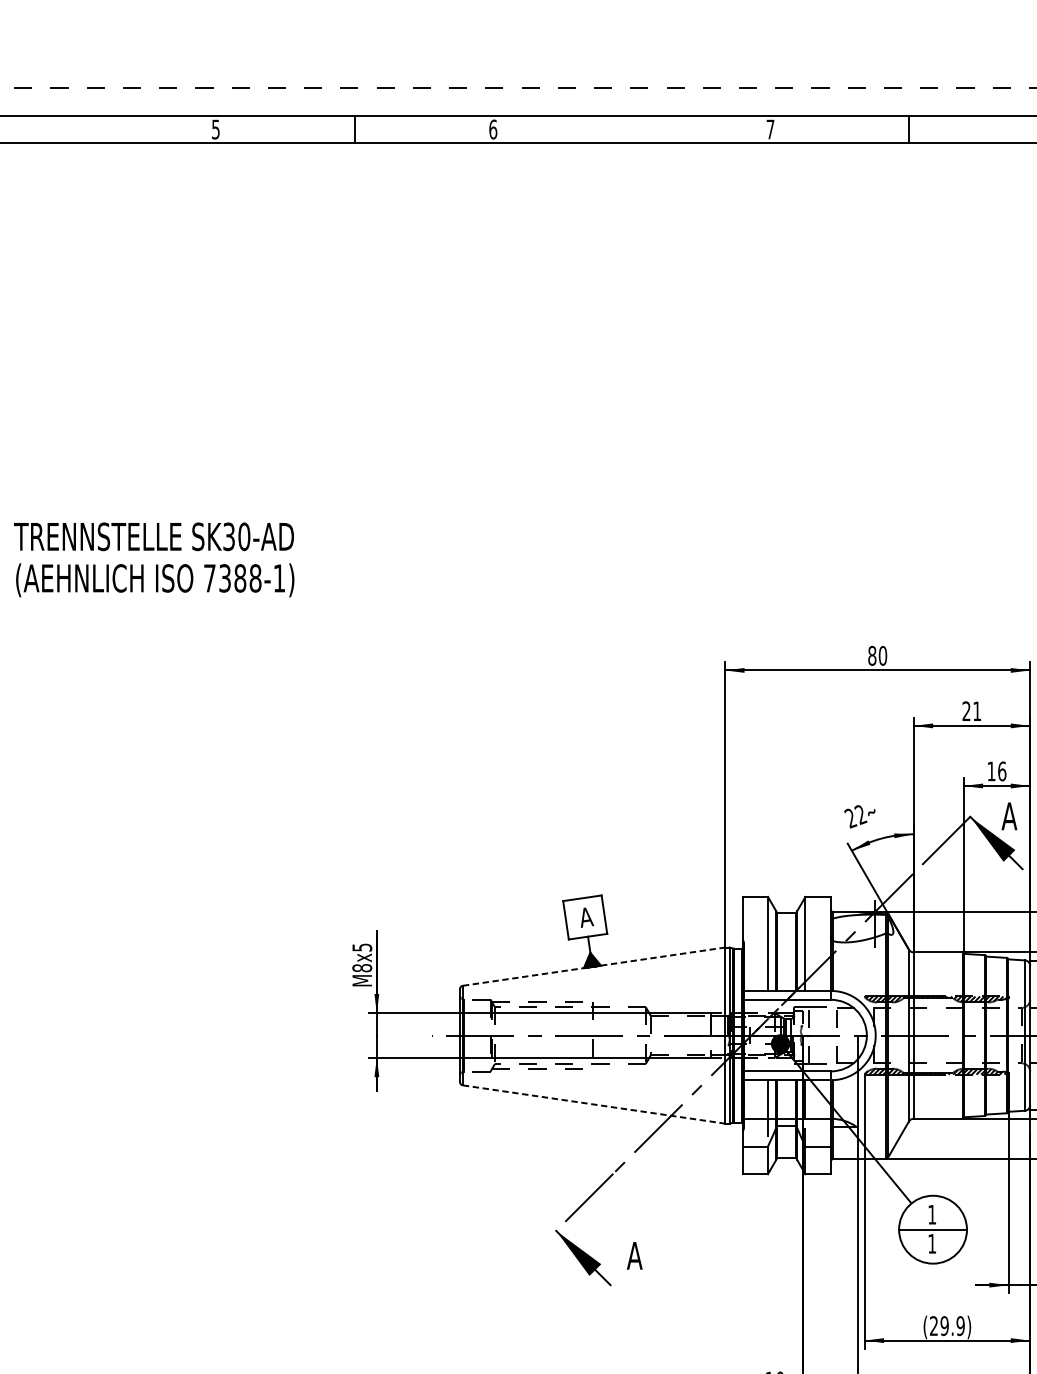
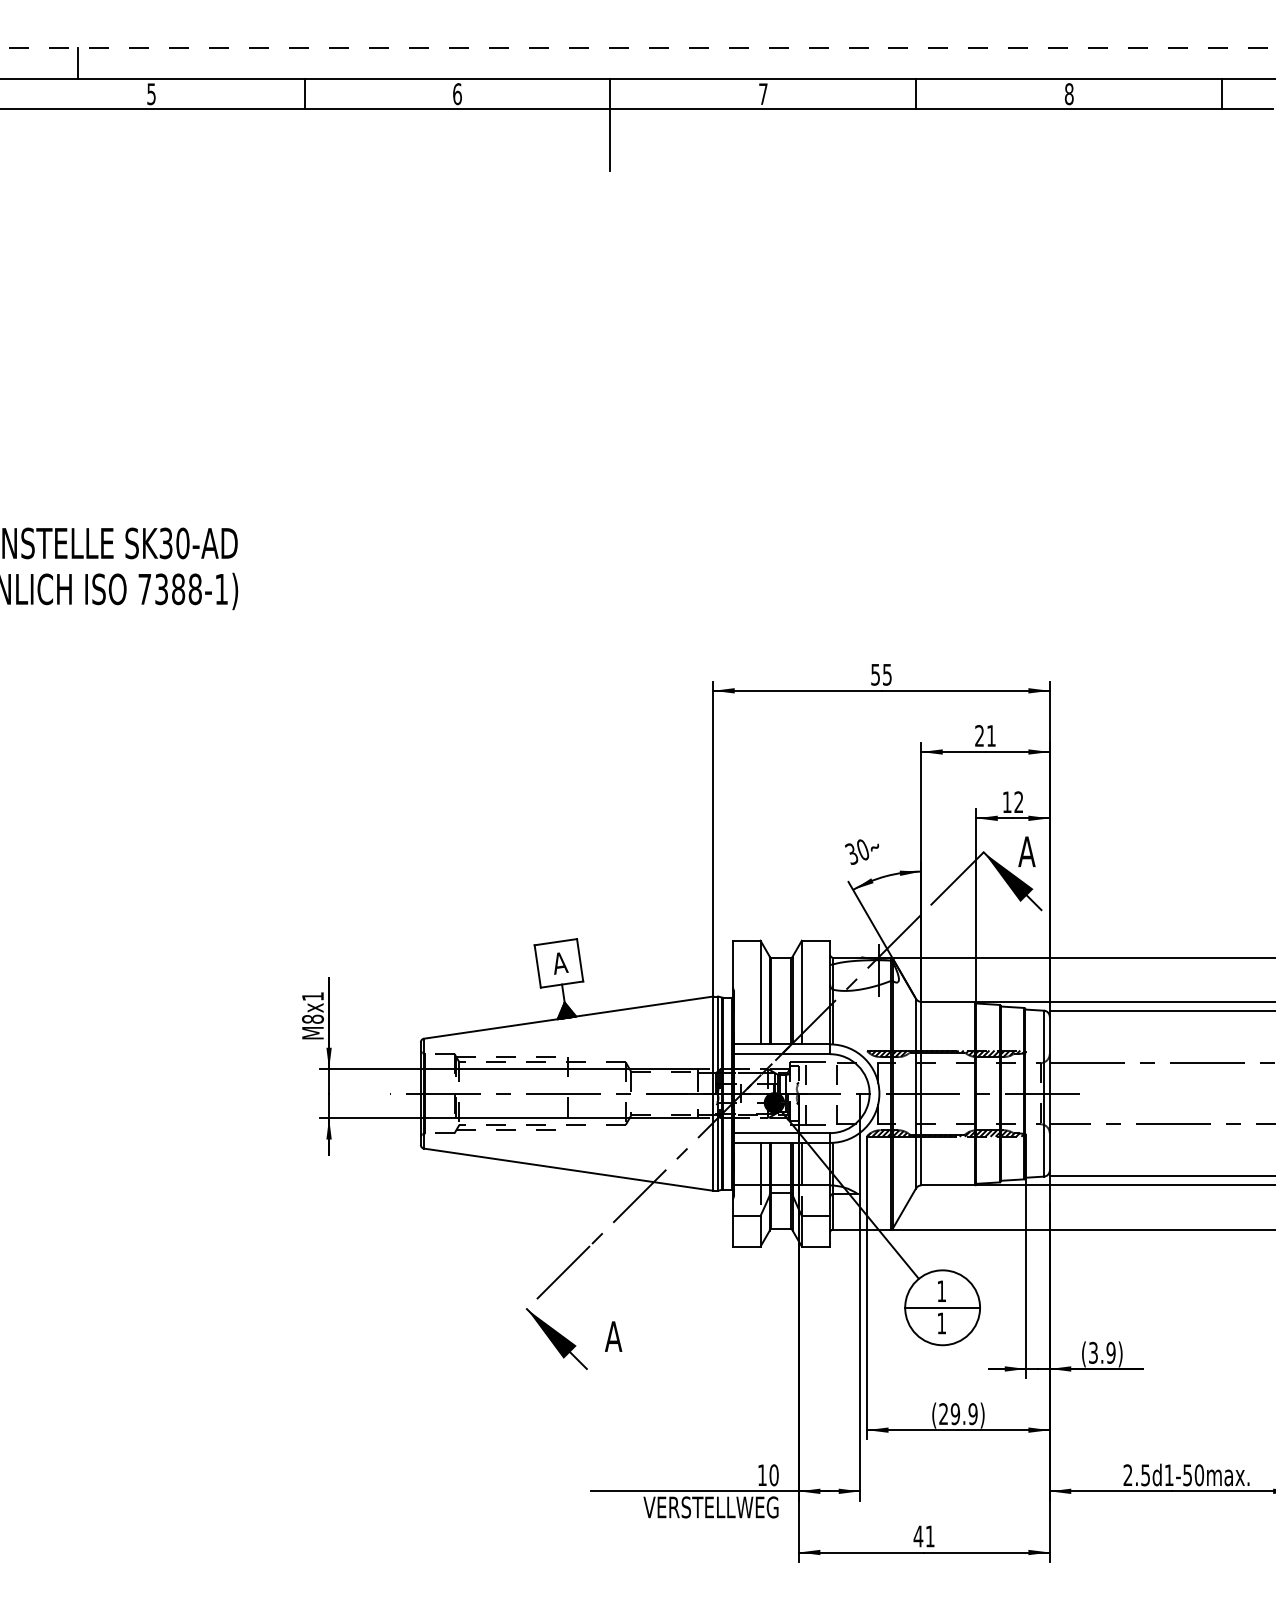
line: (149, 101) -> (78, 63), added
line: (631, 157) -> (610, 124), added
text: (877, 655) -> (881, 674), 80 -> 55
text: (1001, 771) -> (1018, 802), 16 -> 12
text: (855, 816) -> (857, 852), 22 -> 30
text: (362, 947) -> (313, 996), M8x5 -> M8x1
line: (594, 966) -> (569, 1017), dashed -> solid
line: (594, 1104) -> (569, 1169), dashed -> solid

